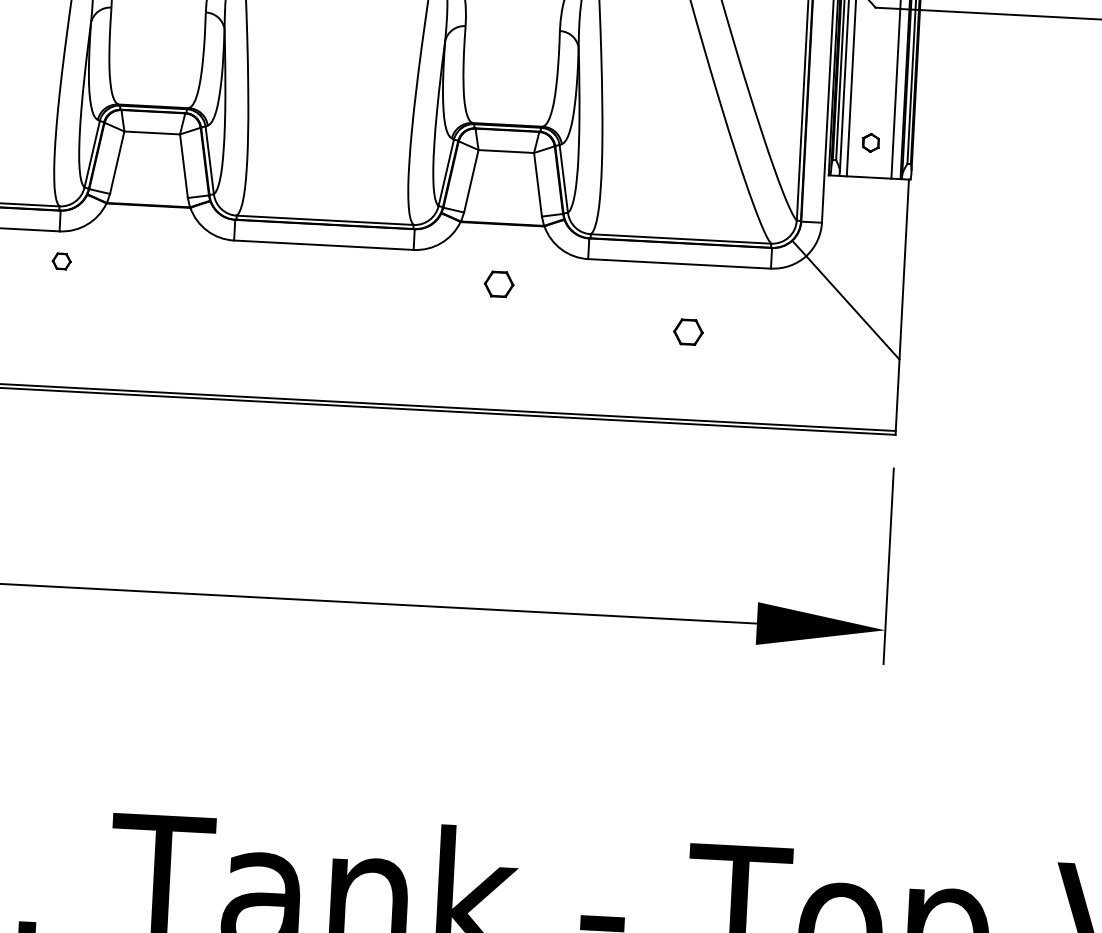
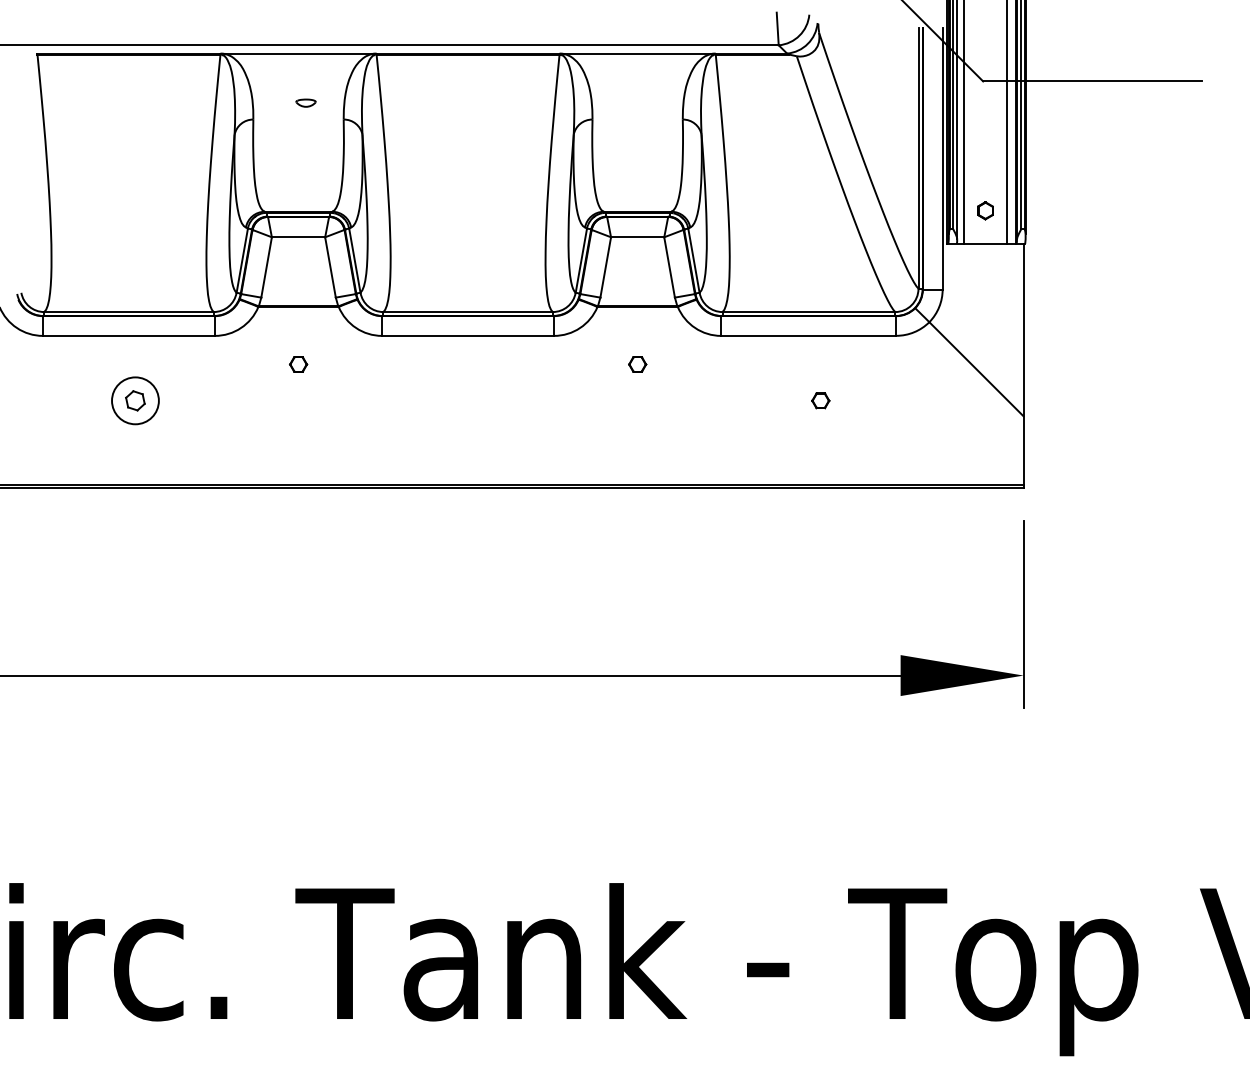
part: (61, 261) -> (298, 364), moved
part: (499, 284) -> (637, 364), size x0.62
part: (688, 331) -> (820, 400), size x0.62

